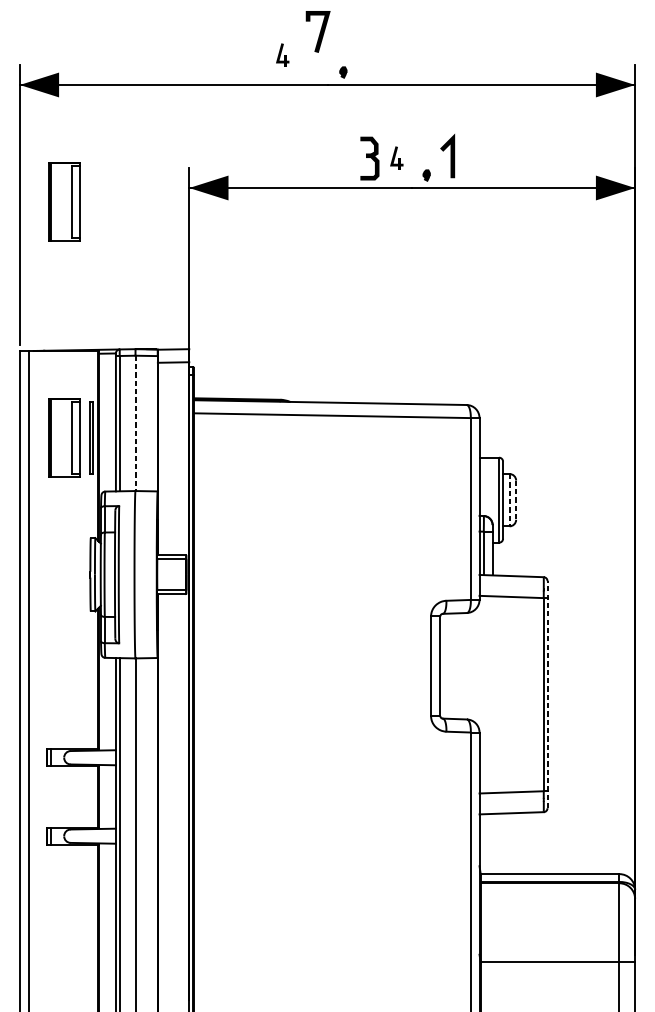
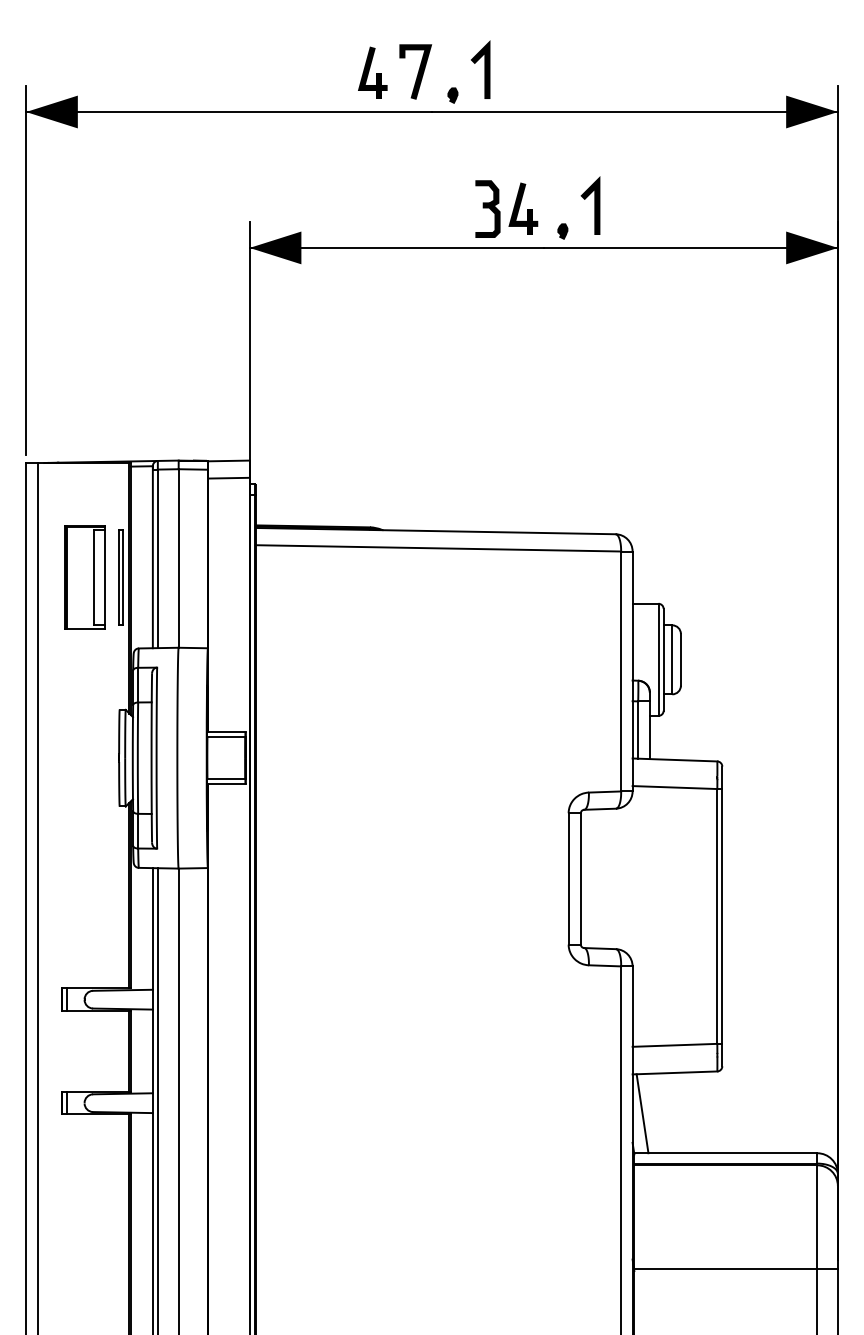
line: (319, 33) -> (417, 73), moved
line: (367, 52) -> (484, 69), added
part: (282, 55) -> (372, 72), size x1.67
part: (396, 158) -> (523, 208), size x1.67
part: (64, 202) -> (84, 266), removed
line: (135, 424) -> (178, 559), dashed -> solid
line: (509, 499) -> (672, 659), dashed -> solid
line: (515, 499) -> (680, 659), dashed -> solid
line: (547, 694) -> (722, 916), dashed -> solid
line: (487, 844) -> (642, 1113), added

